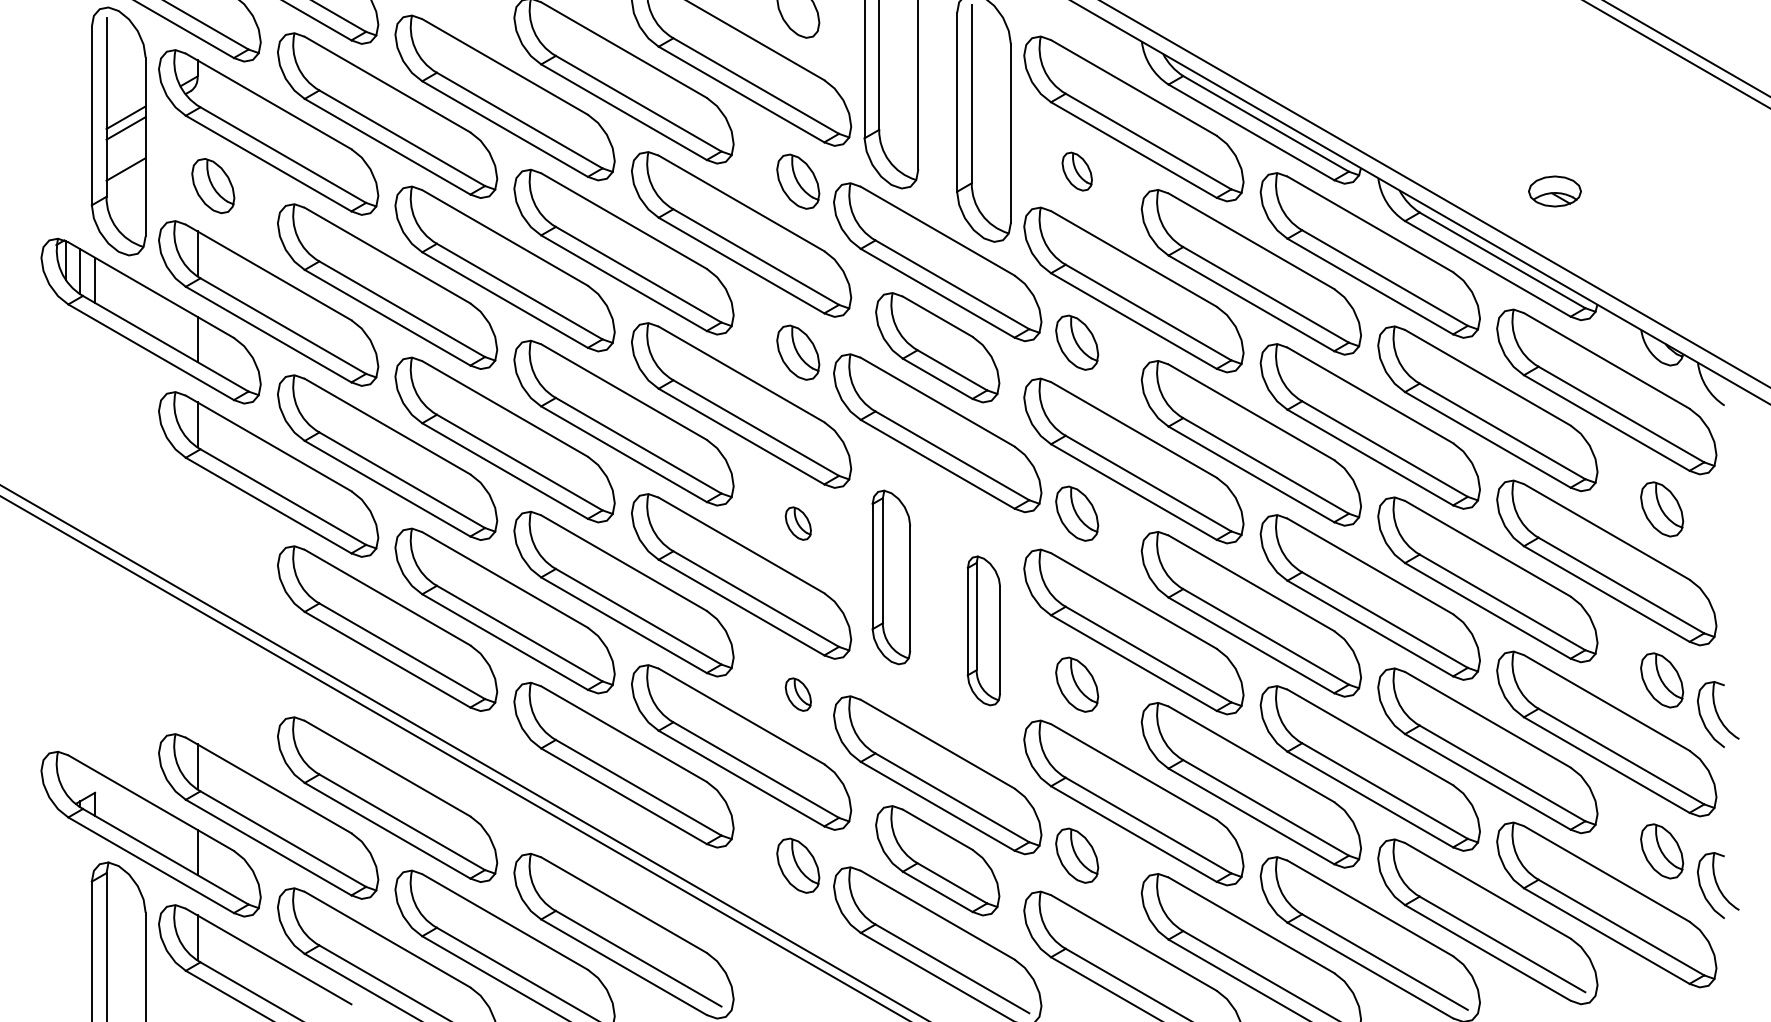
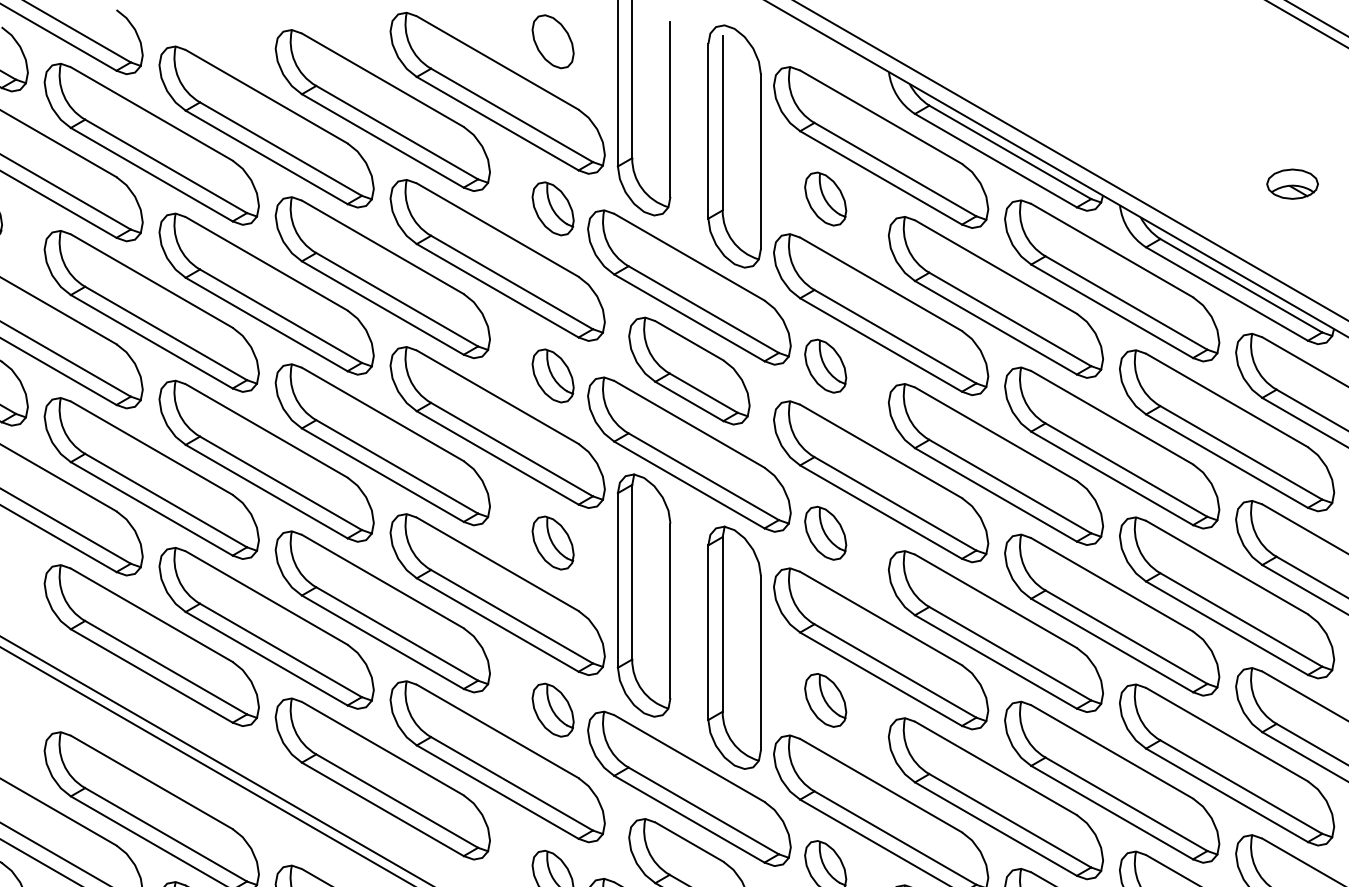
part: (1077, 171) -> (826, 198), size x1.43
part: (1554, 191) -> (1292, 184), moved
part: (798, 523) -> (553, 542), size x1.67
part: (891, 577) -> (644, 595), size x1.43
part: (983, 630) -> (734, 647), size x1.67
part: (798, 694) -> (553, 709), size x1.67

